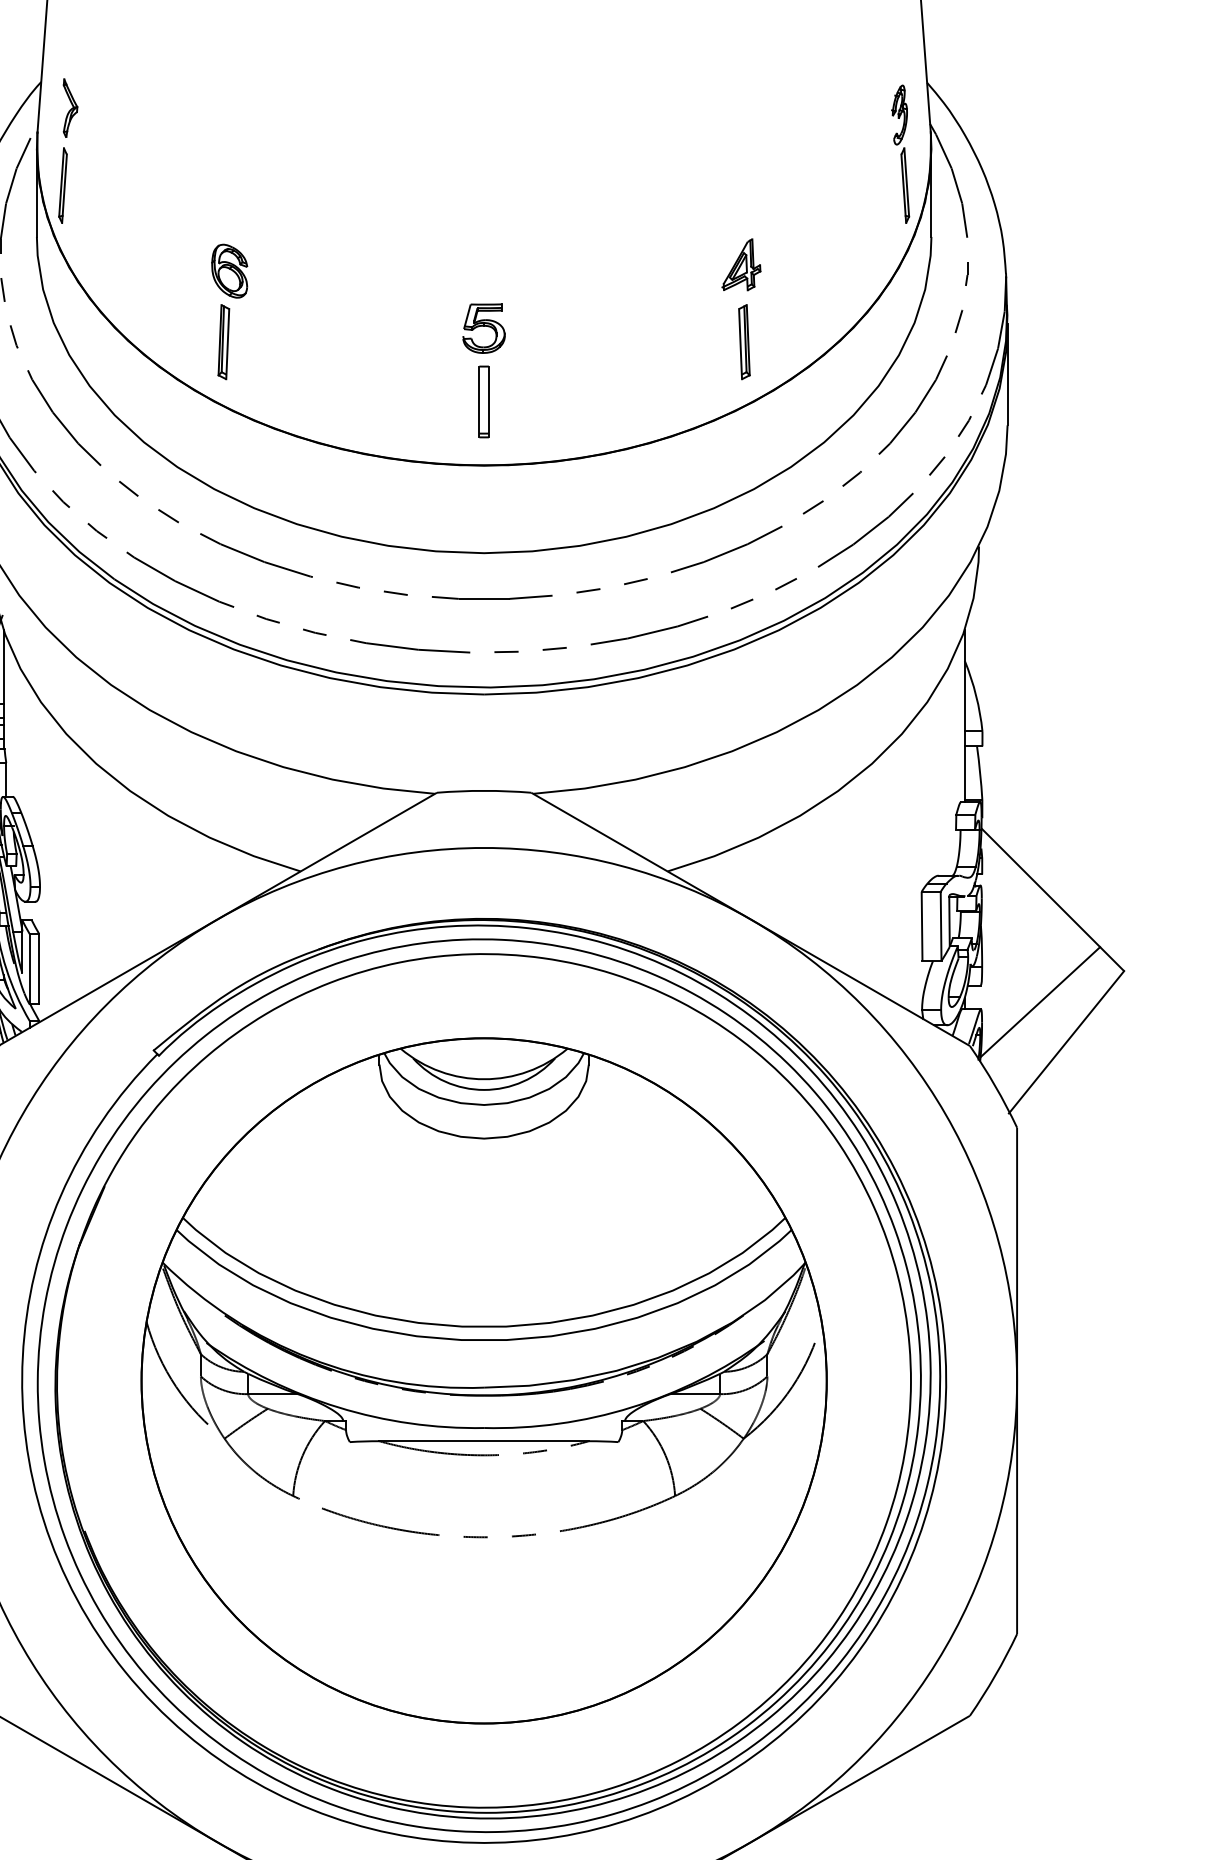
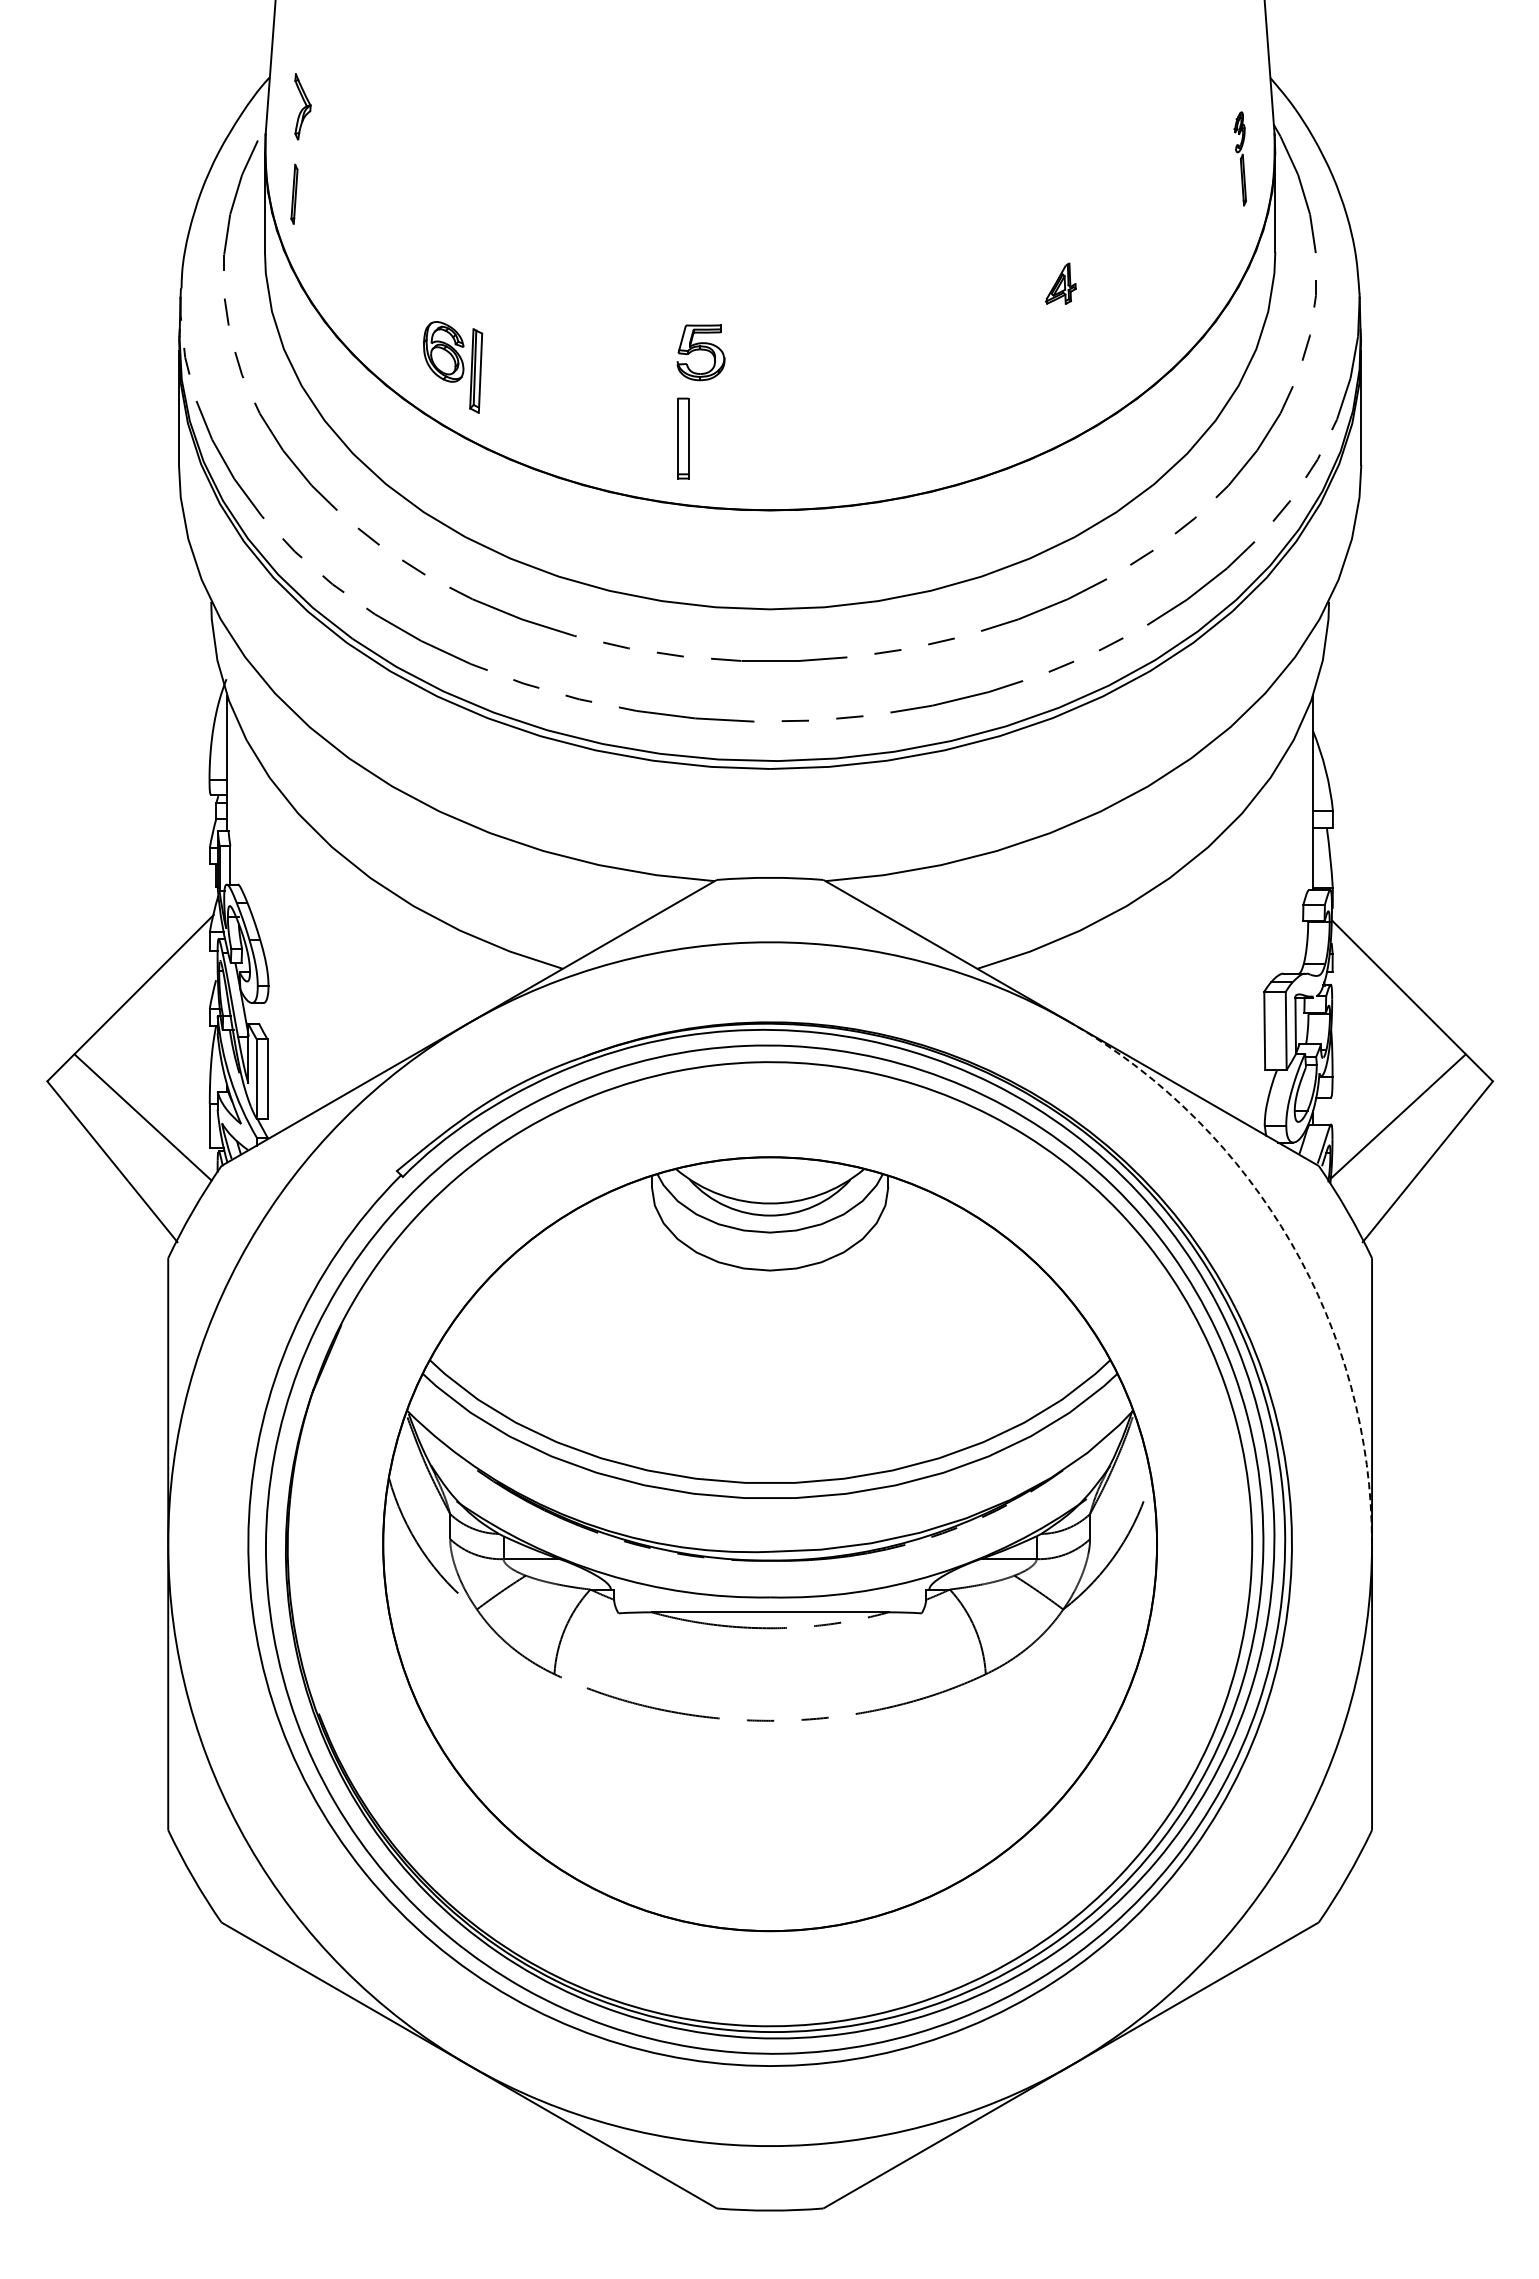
part: (899, 153) -> (1239, 158), size x0.6
part: (63, 185) -> (294, 194), size x0.7
part: (741, 264) -> (1060, 283), size x0.7
part: (229, 270) -> (443, 351), moved
part: (483, 328) -> (700, 352), moved
part: (744, 341) -> (1064, 370), removed
part: (484, 401) -> (683, 438), moved
arc: (945, 1114) -> (1291, 1243), solid -> dashed

